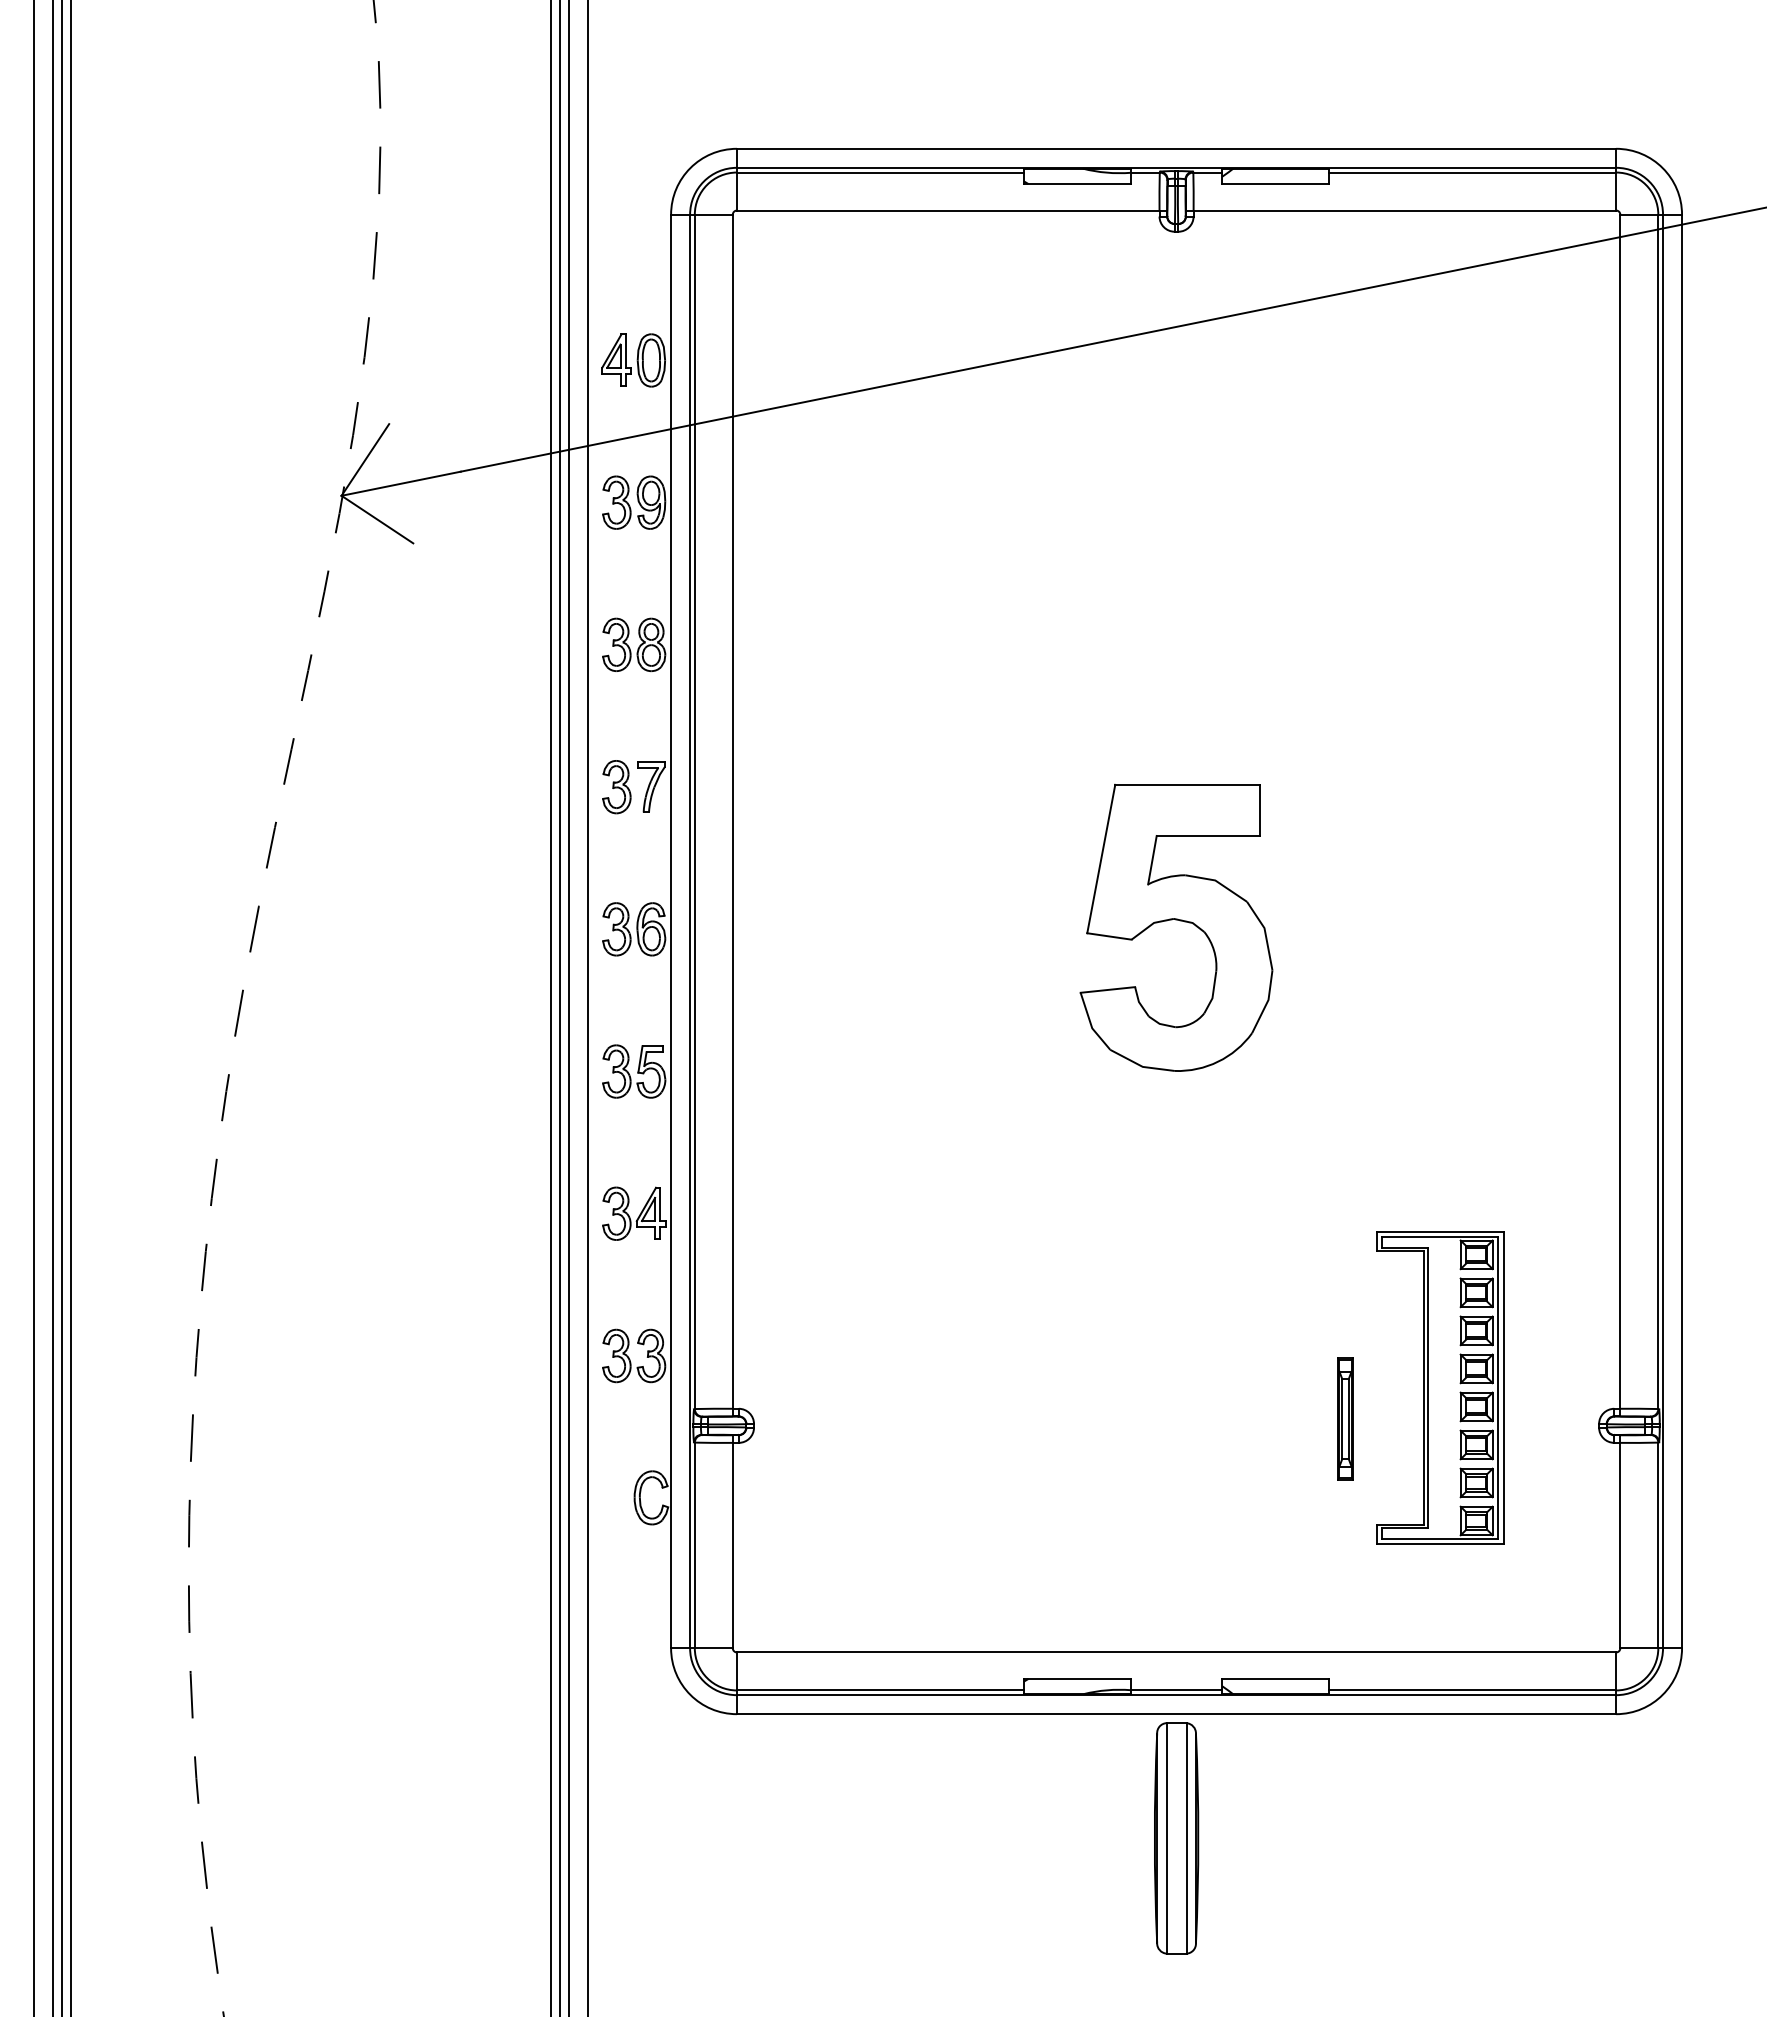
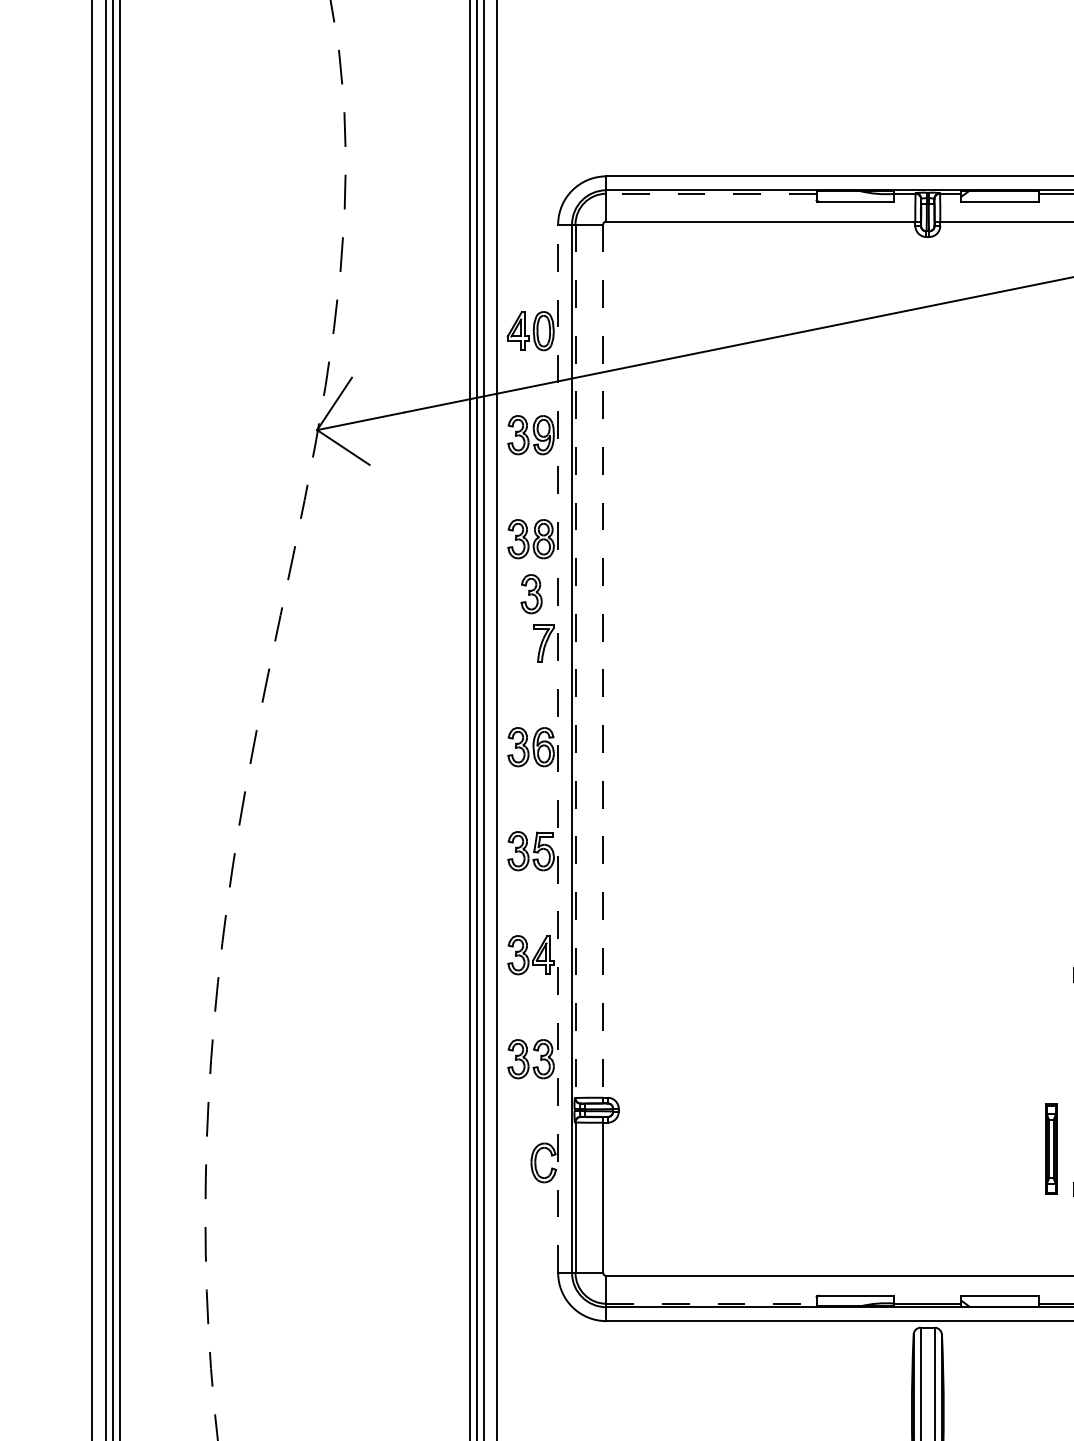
line: (880, 172) -> (711, 193), solid -> dashed
part: (616, 787) -> (531, 594), moved
line: (694, 812) -> (575, 661), solid -> dashed
line: (732, 812) -> (603, 661), solid -> dashed
part: (1176, 920) -> (927, 740), removed
line: (671, 931) -> (558, 748), solid -> dashed
part: (1345, 1418) -> (1051, 1148), moved
line: (880, 1690) -> (711, 1303), solid -> dashed

